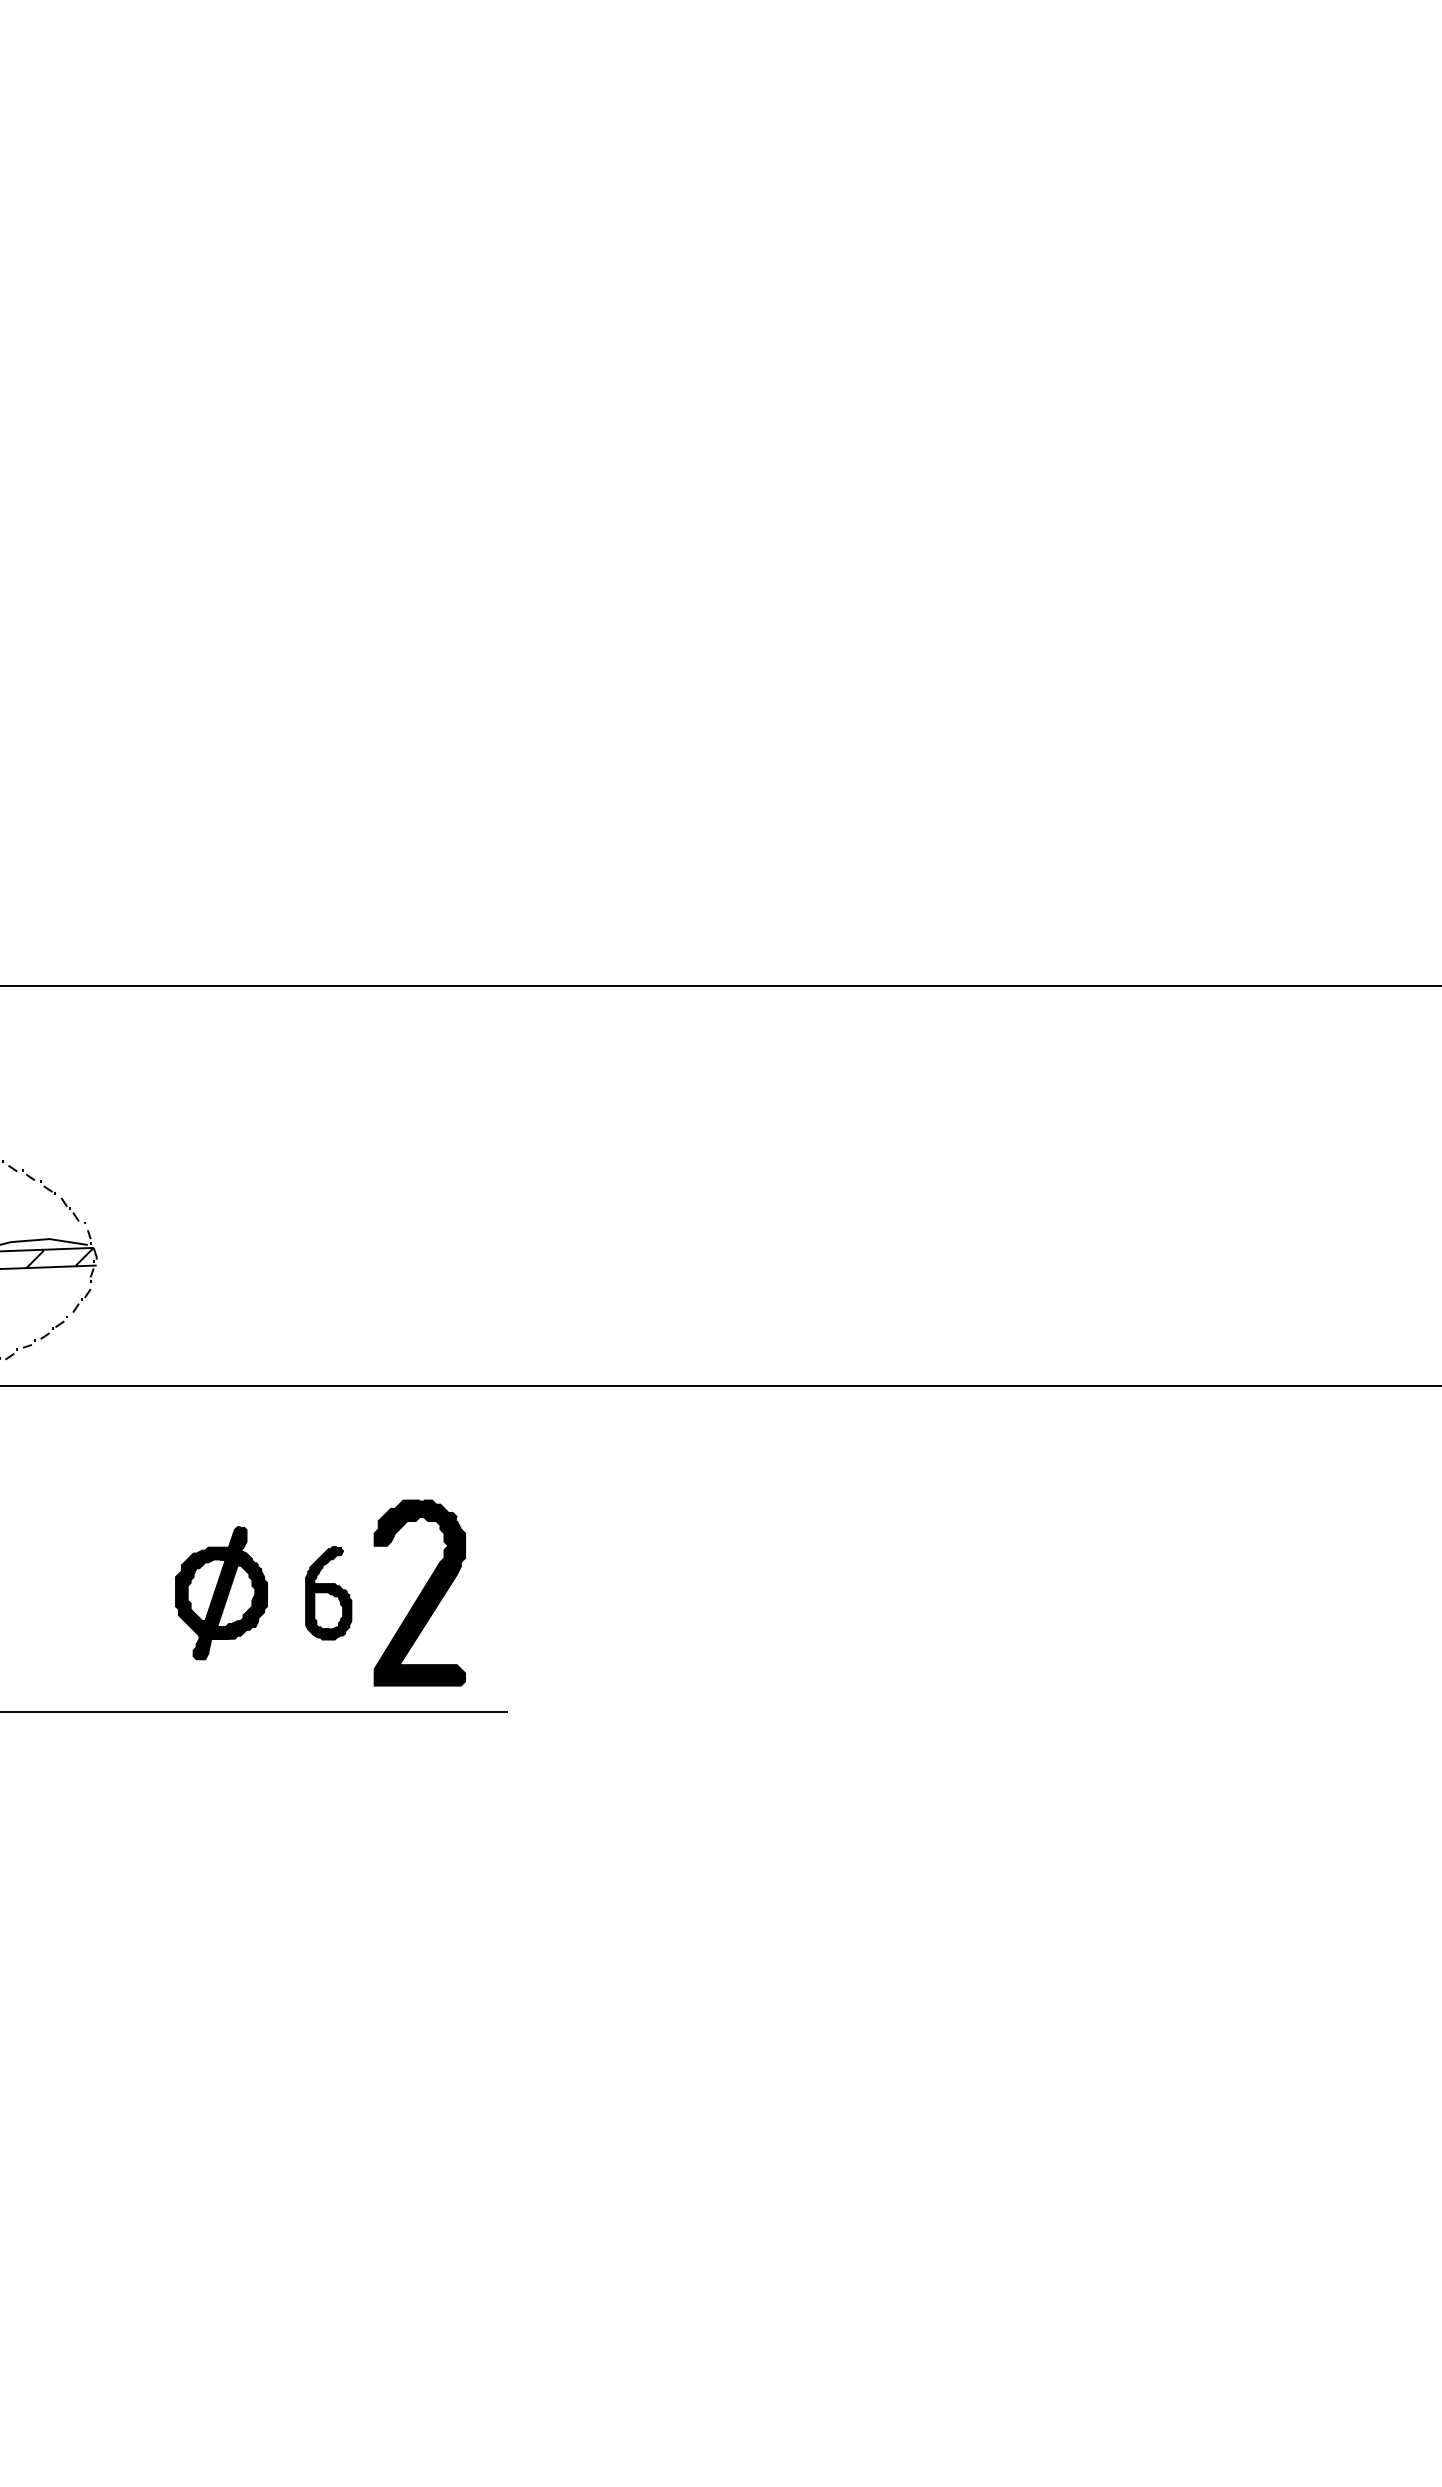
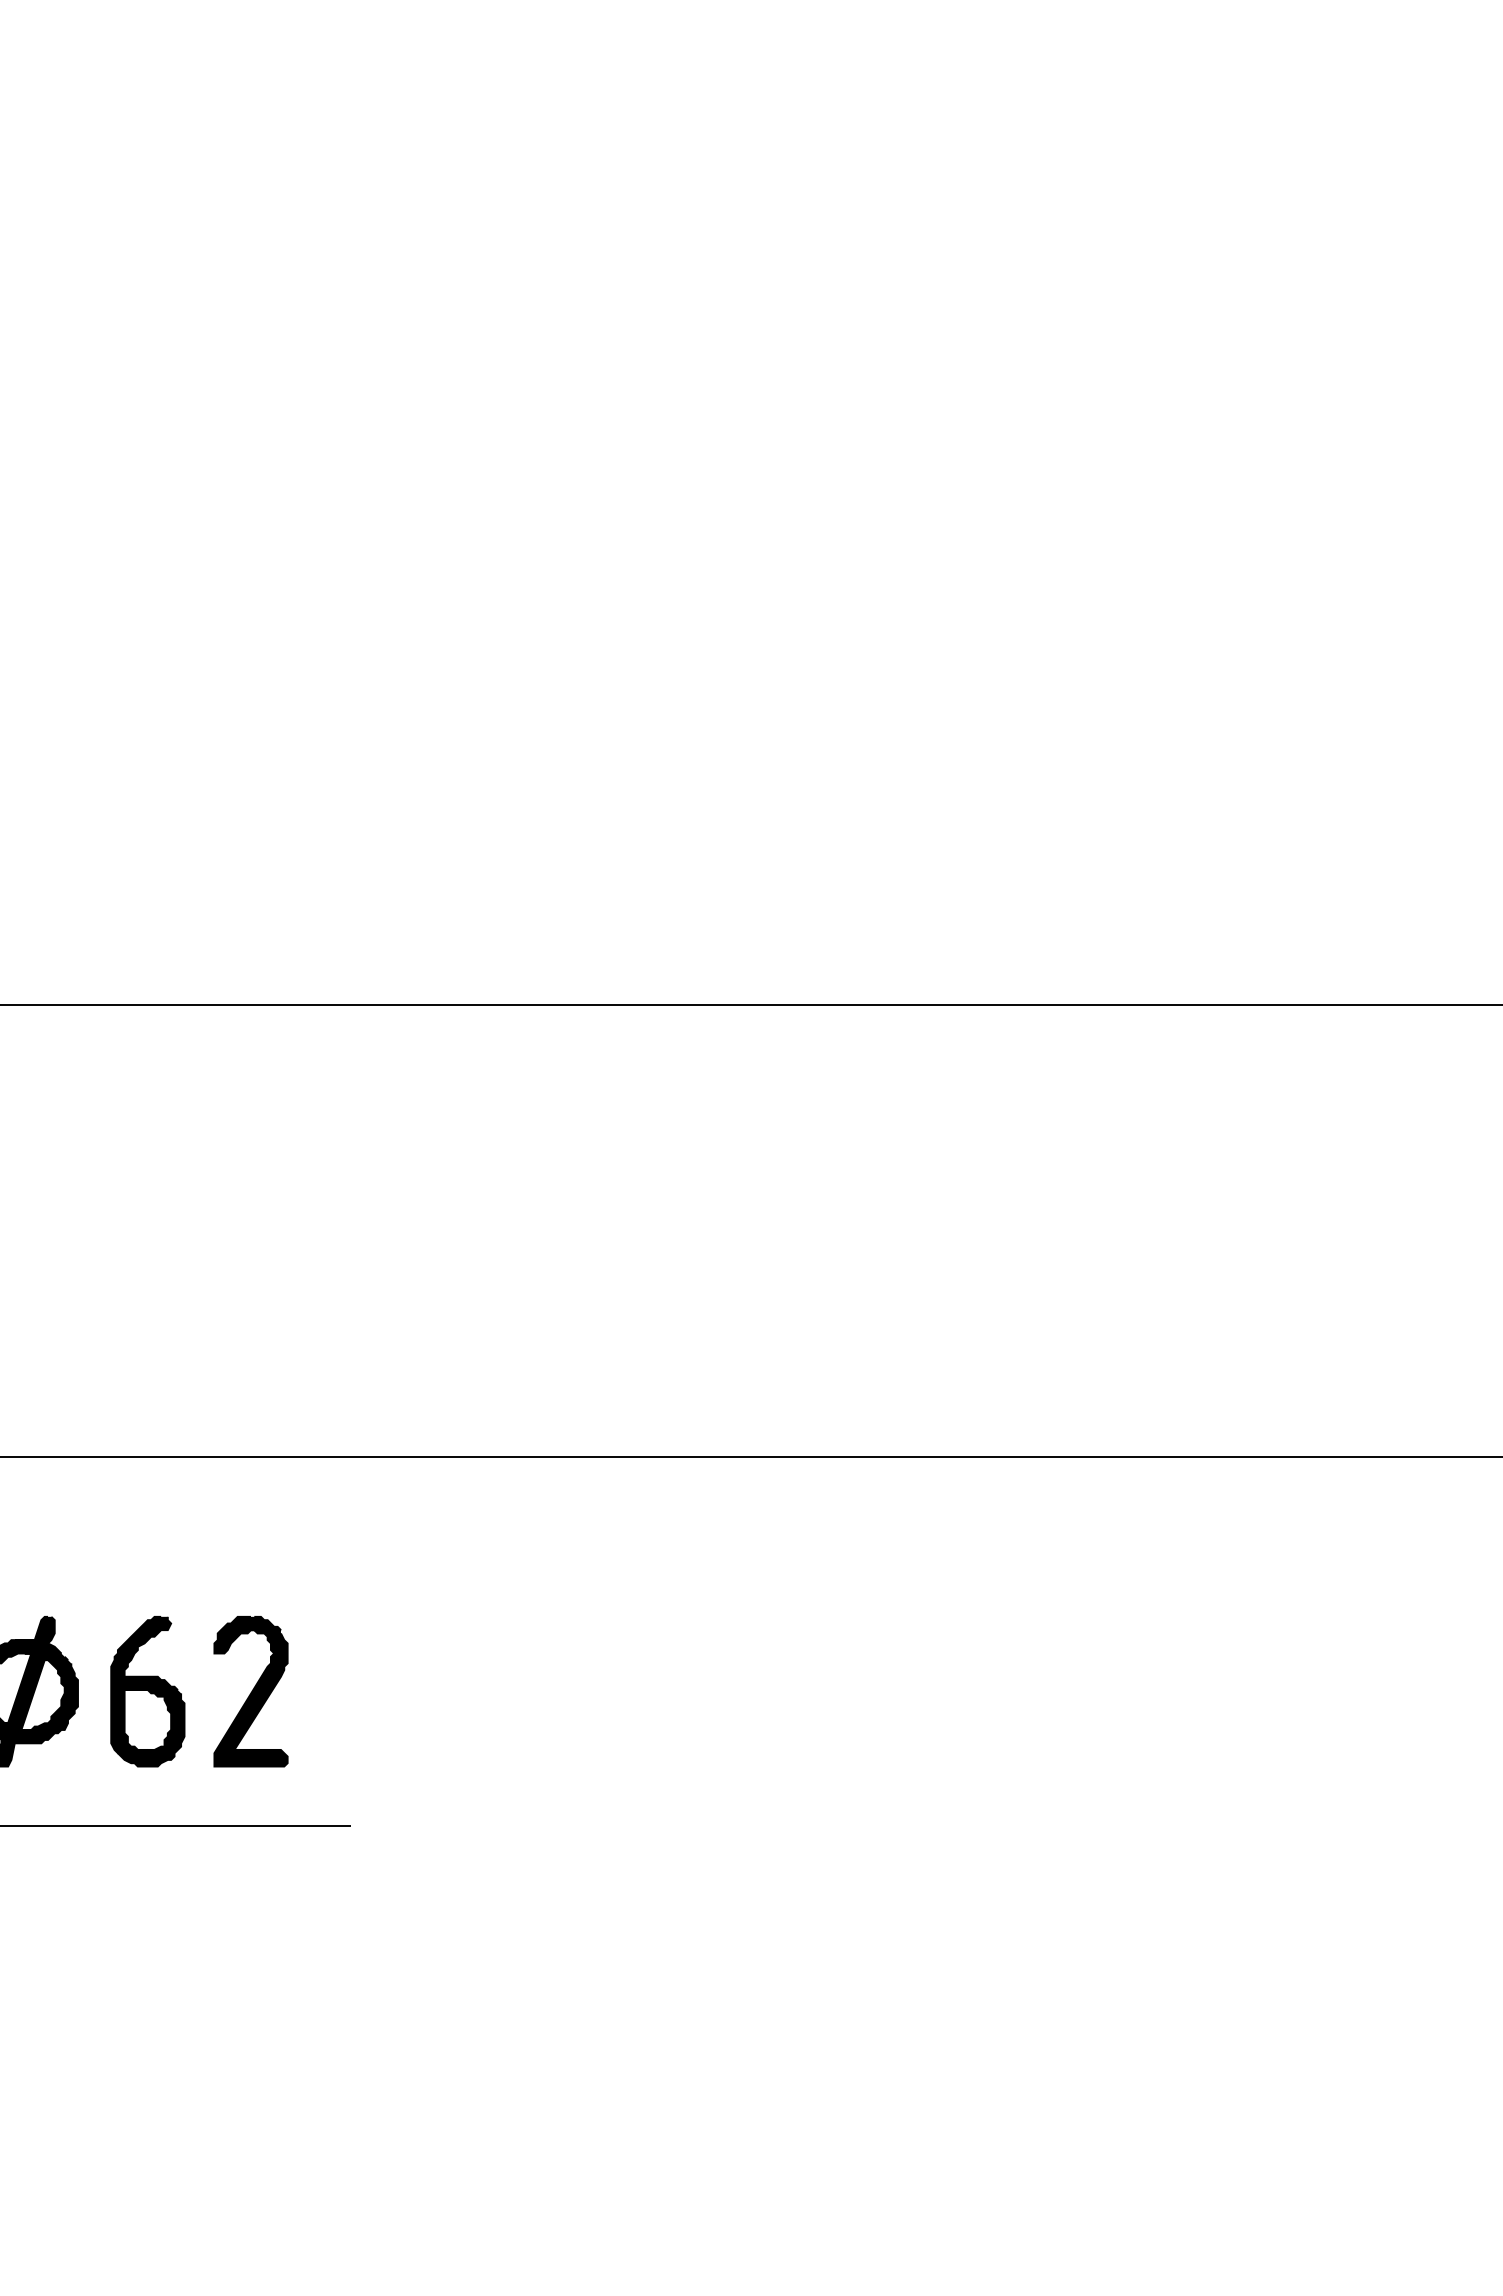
part: (328, 1593) -> (147, 1692), size x1.43
part: (419, 1593) -> (250, 1692), size x0.71

